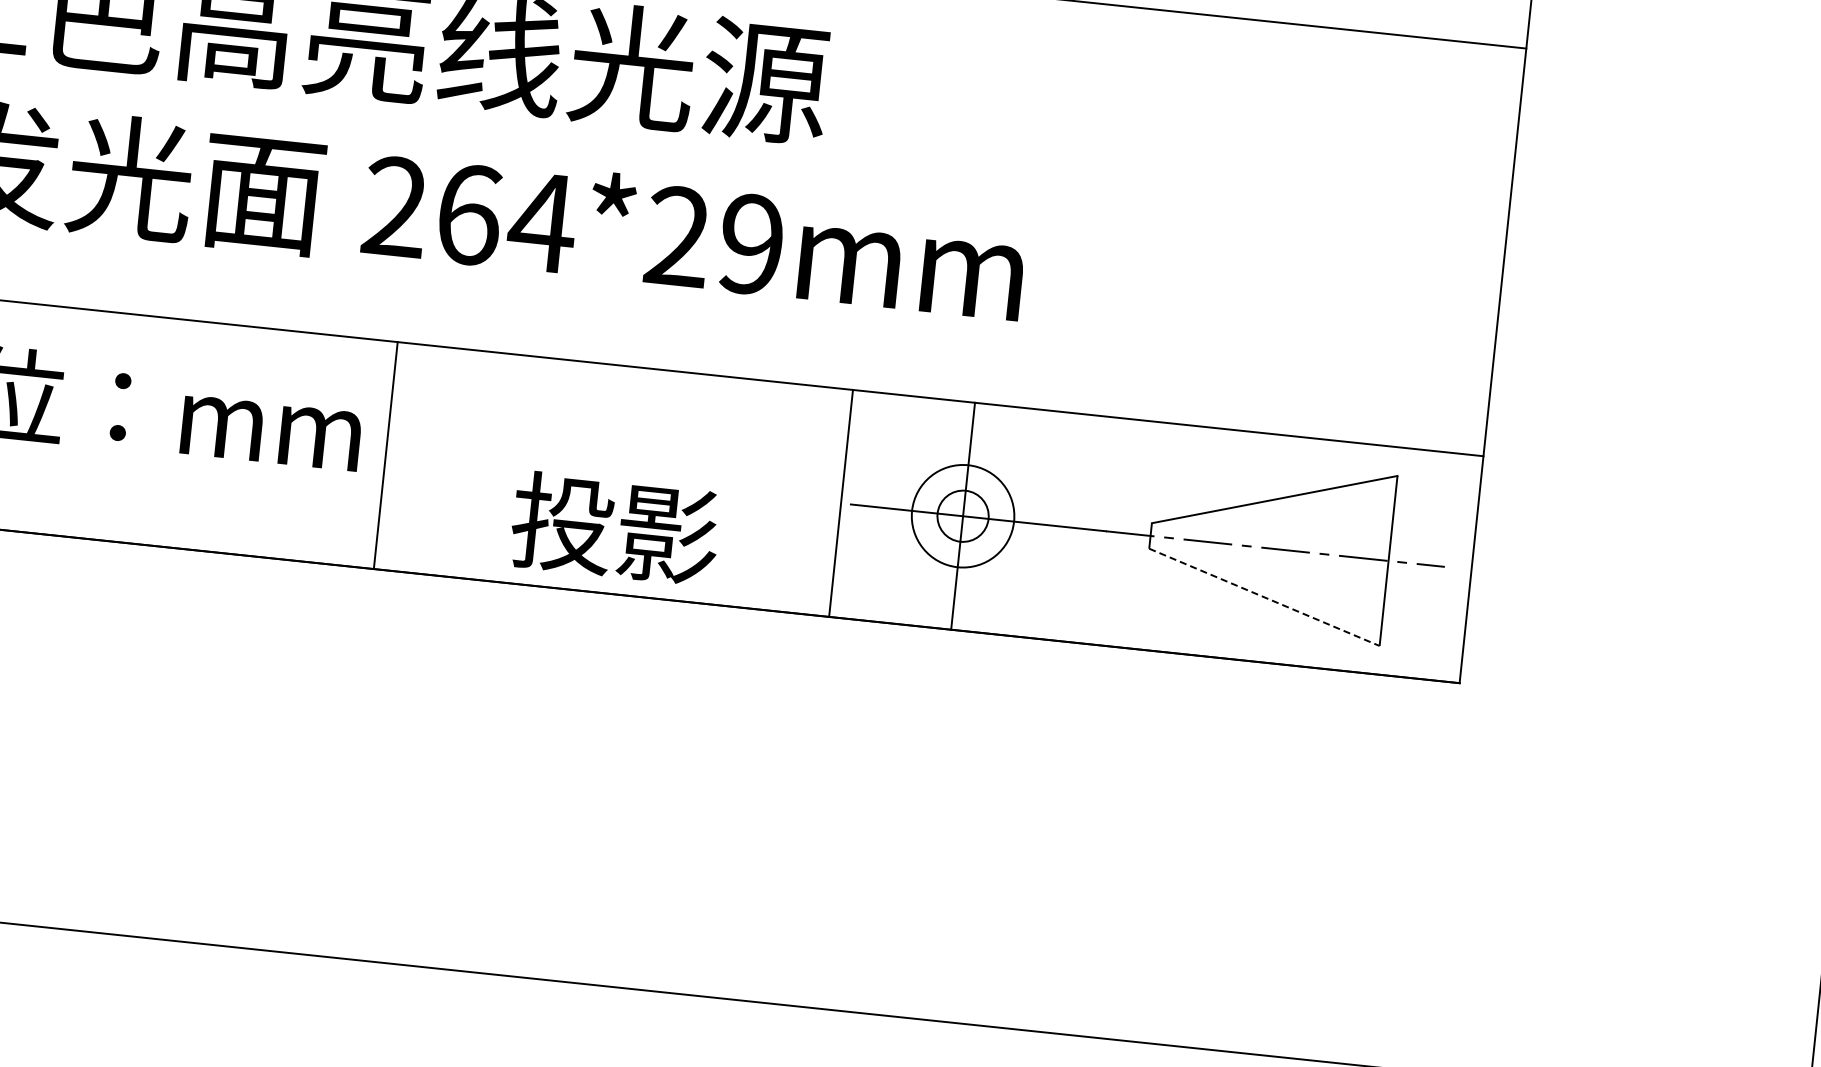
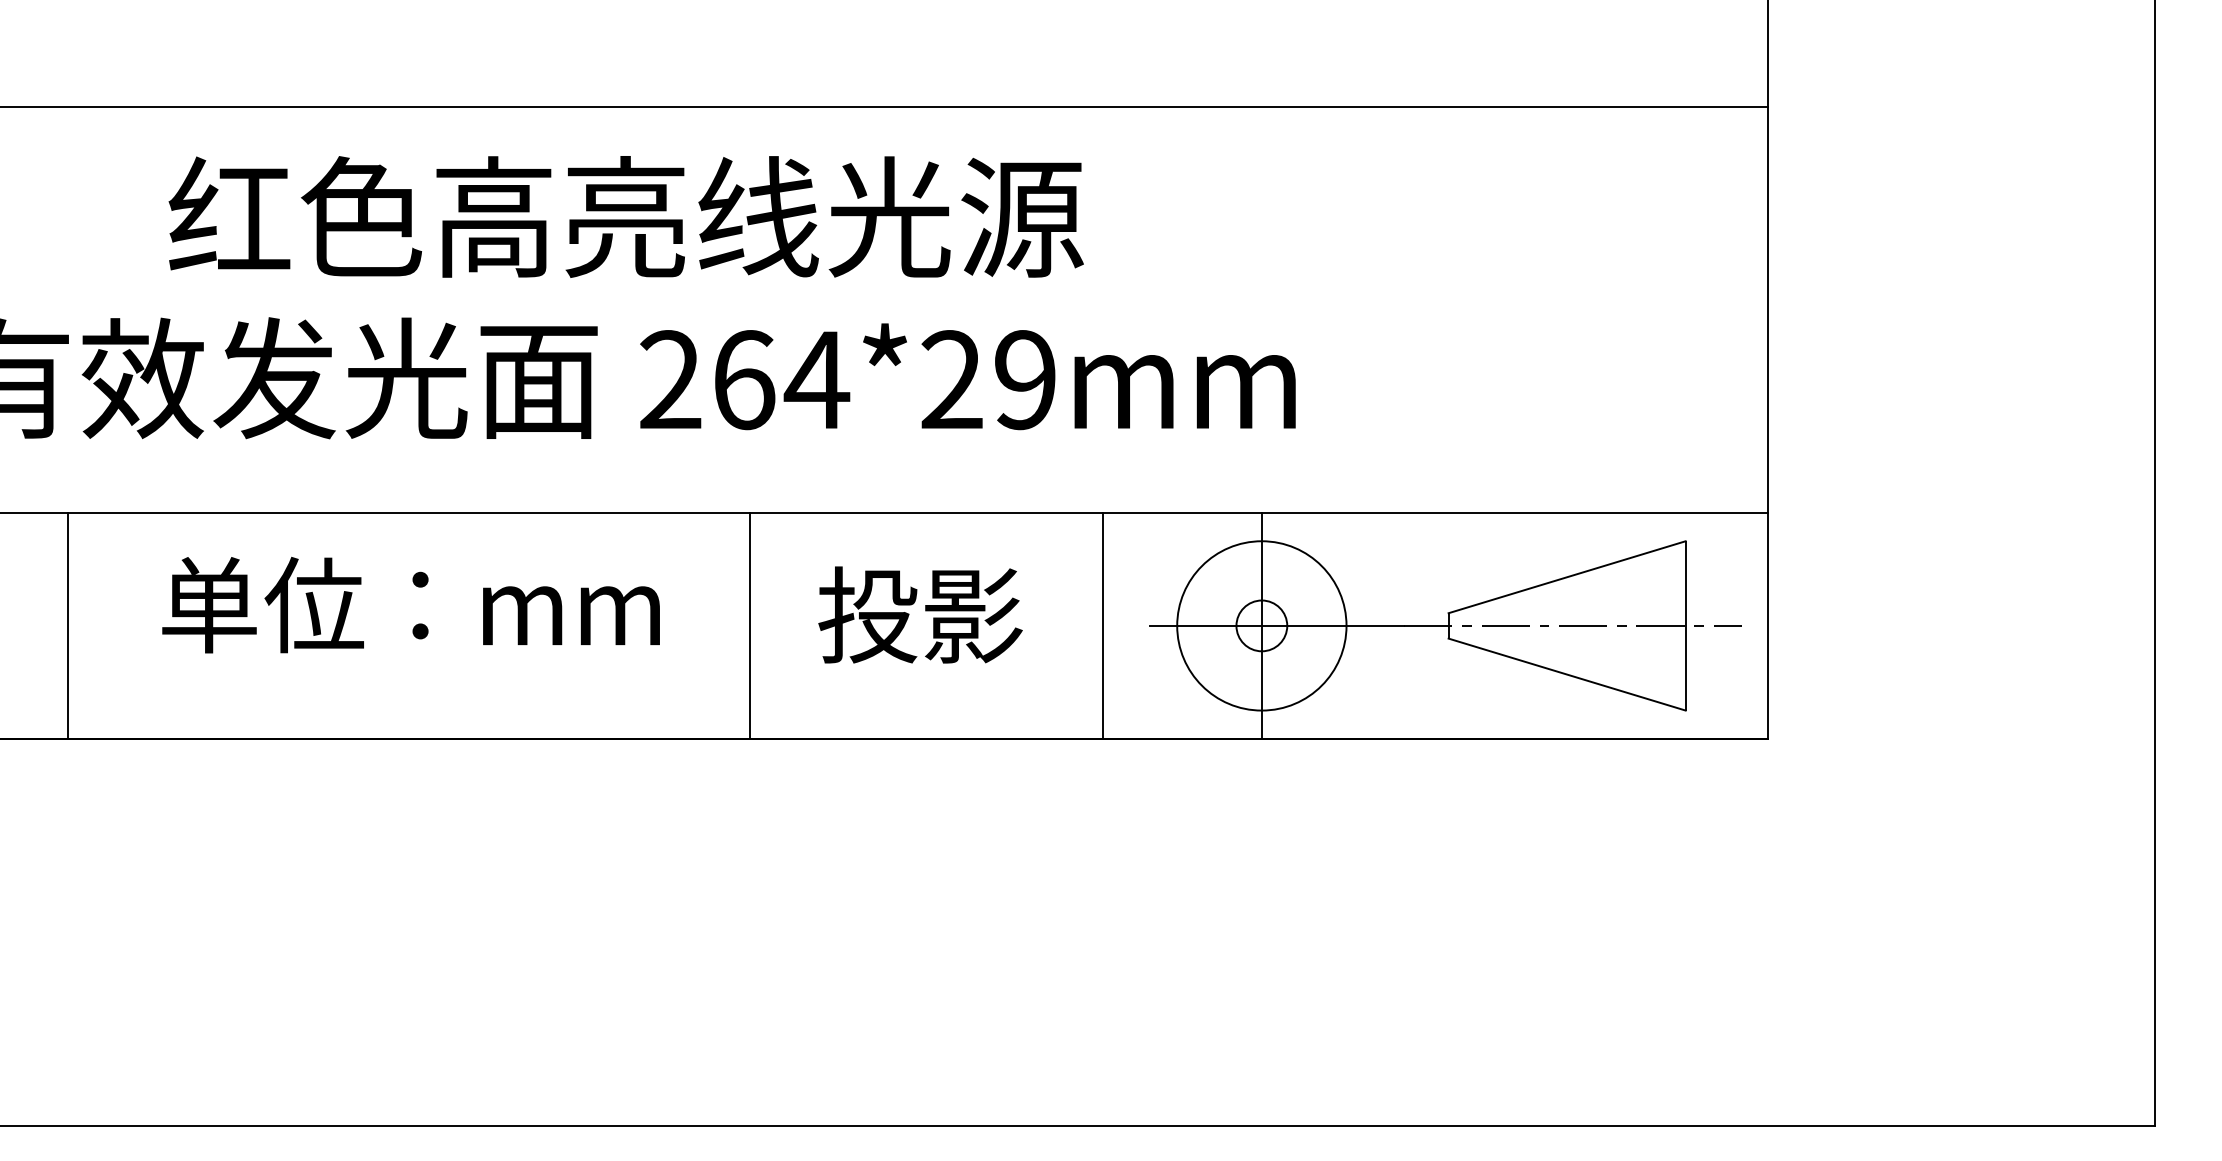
line: (385, 455) -> (749, 625), moved
line: (841, 503) -> (1103, 625), moved
circle: (962, 515) -> (1261, 625), size x1.67
text: (615, 528) -> (920, 614), moved
line: (1264, 597) -> (1567, 674), dashed -> solid

